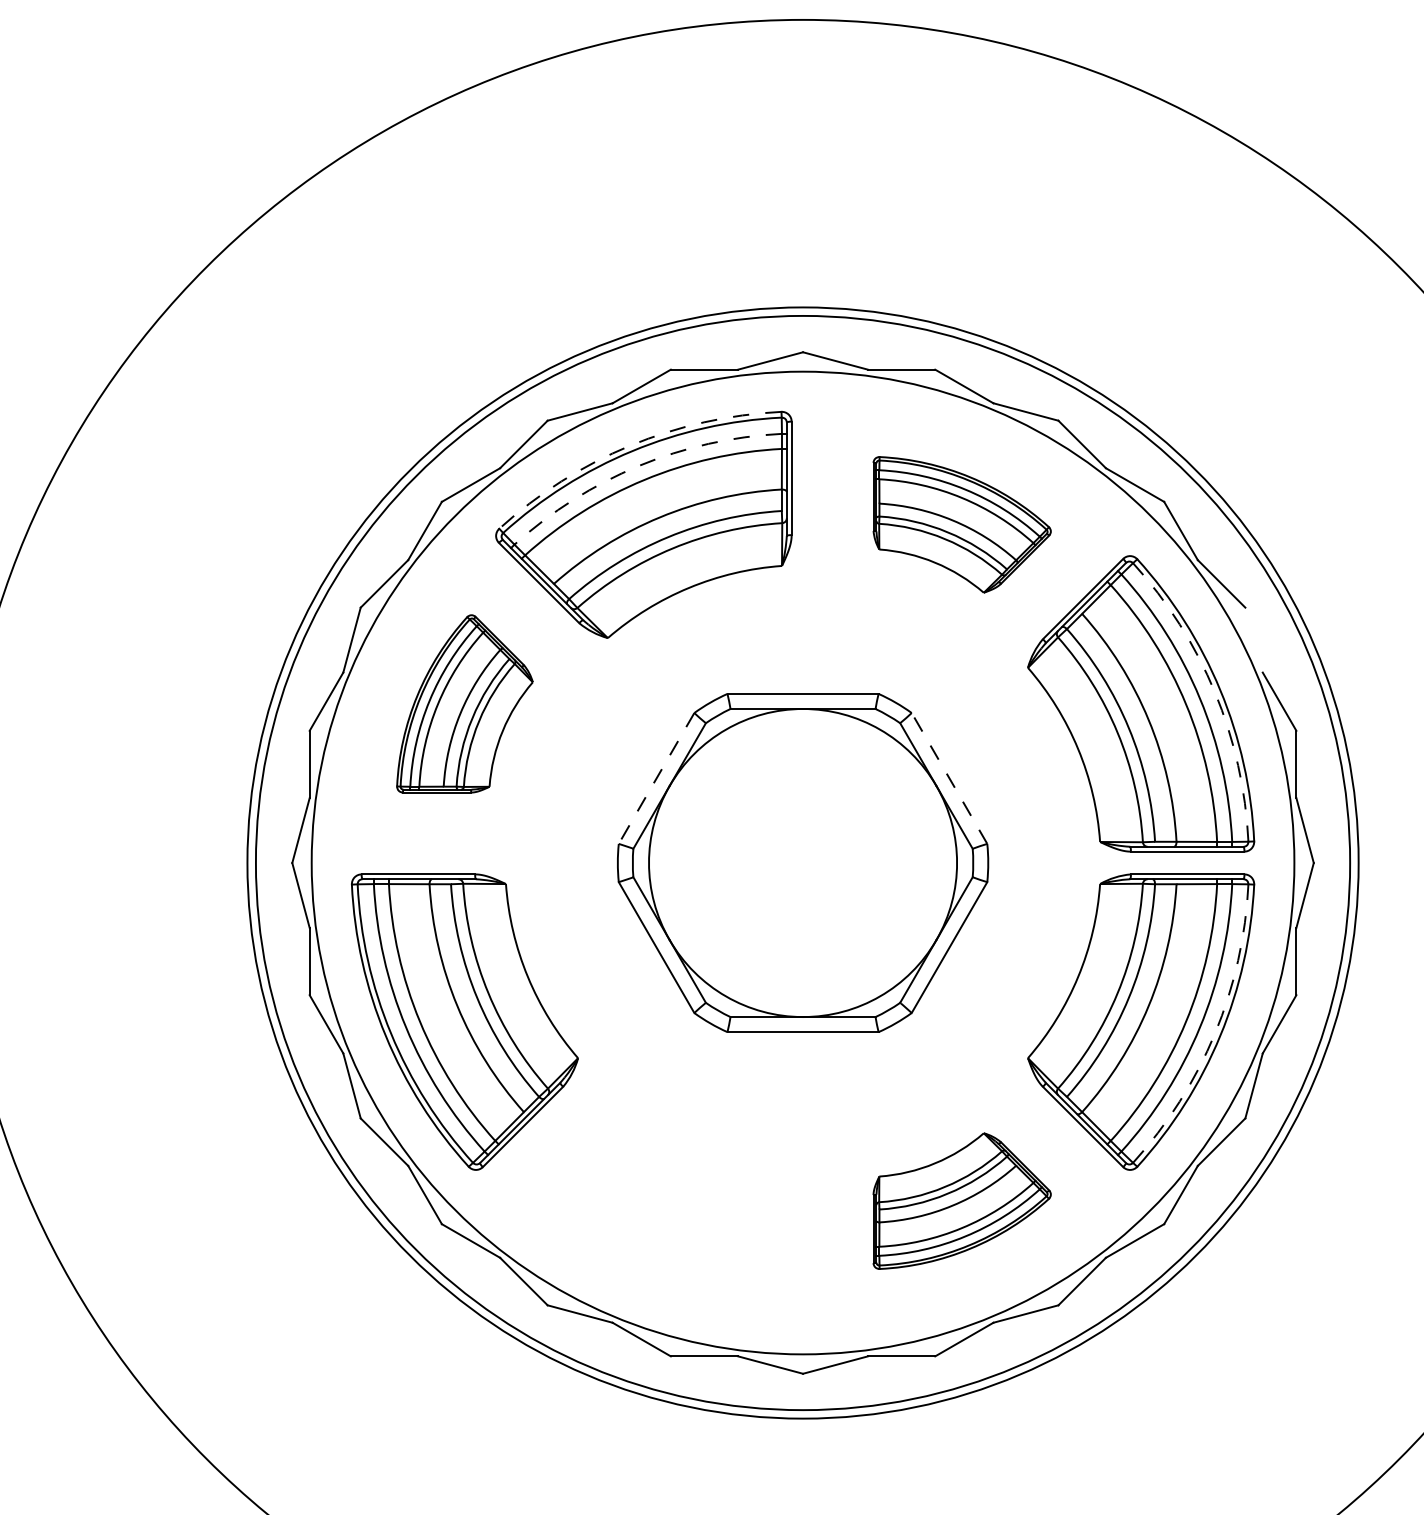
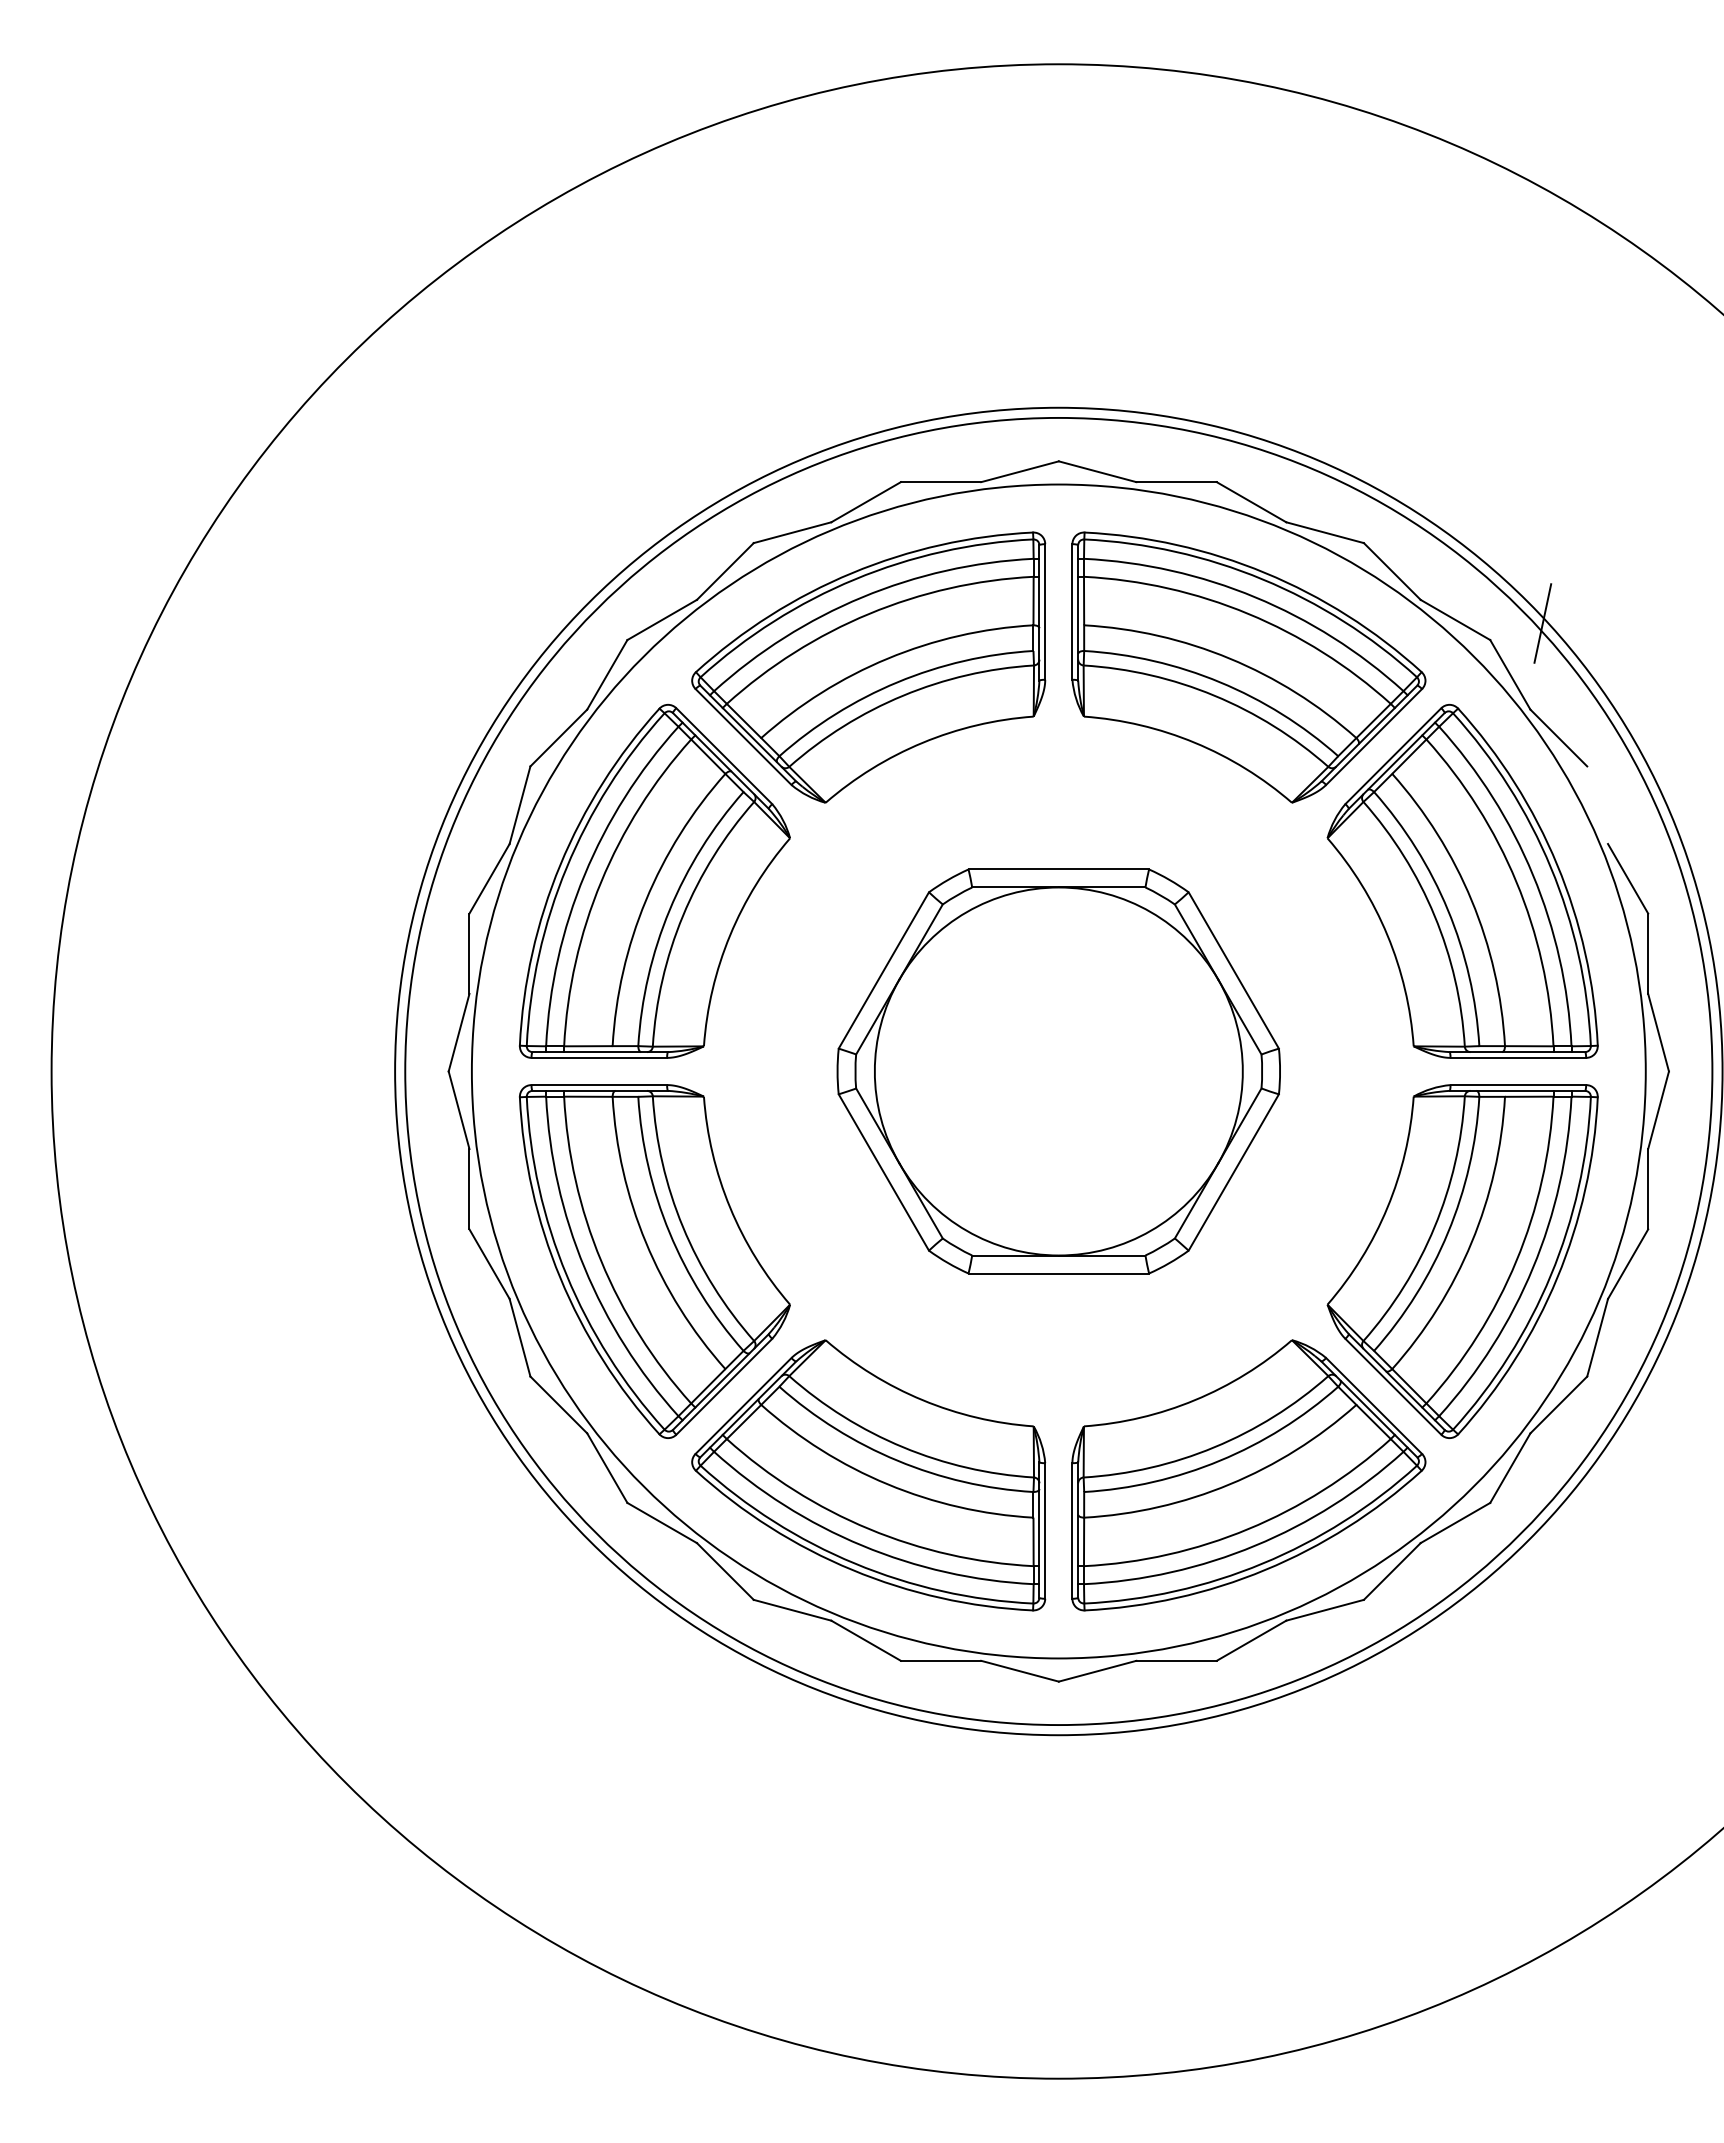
arc: (630, 446) -> (852, 573), dashed -> solid
arc: (638, 466) -> (862, 597), dashed -> solid
line: (1207, 488) -> (1542, 623), added
part: (961, 524) -> (1248, 667), size x1.67
arc: (1214, 692) -> (1550, 867), dashed -> solid
part: (464, 703) -> (654, 881), size x1.67
line: (656, 778) -> (883, 970), dashed -> solid
line: (949, 778) -> (1233, 970), dashed -> solid
arc: (1214, 1033) -> (1550, 1275), dashed -> solid
part: (643, 1201) -> (868, 1475), added
part: (961, 1201) -> (1248, 1475), size x1.67

